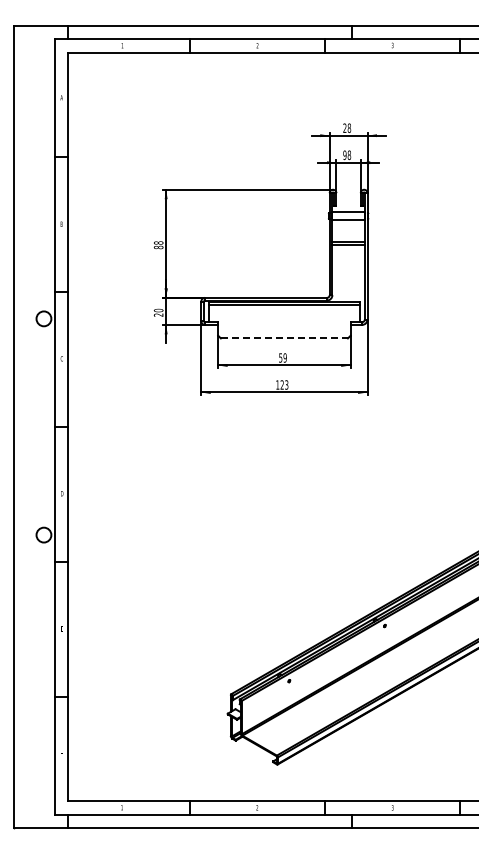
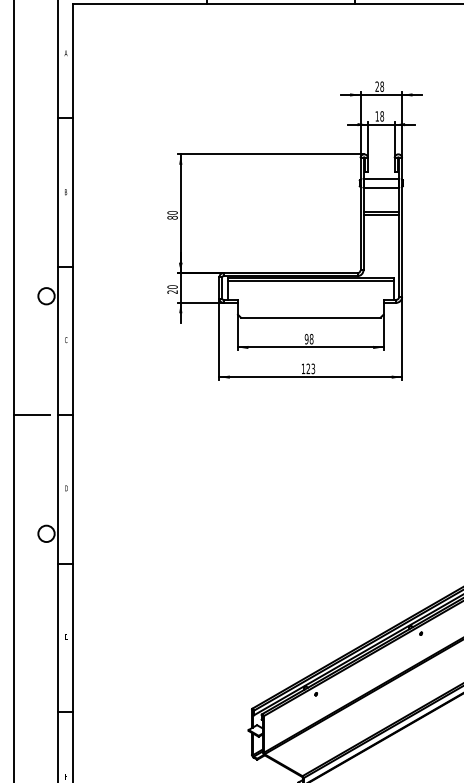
text: (344, 155) -> (376, 116), 98 -> 18
text: (158, 242) -> (172, 212), 88 -> 80
line: (284, 338) -> (310, 317), dashed -> solid
text: (282, 357) -> (308, 338), 59 -> 98
line: (30, 427) -> (31, 415), added

